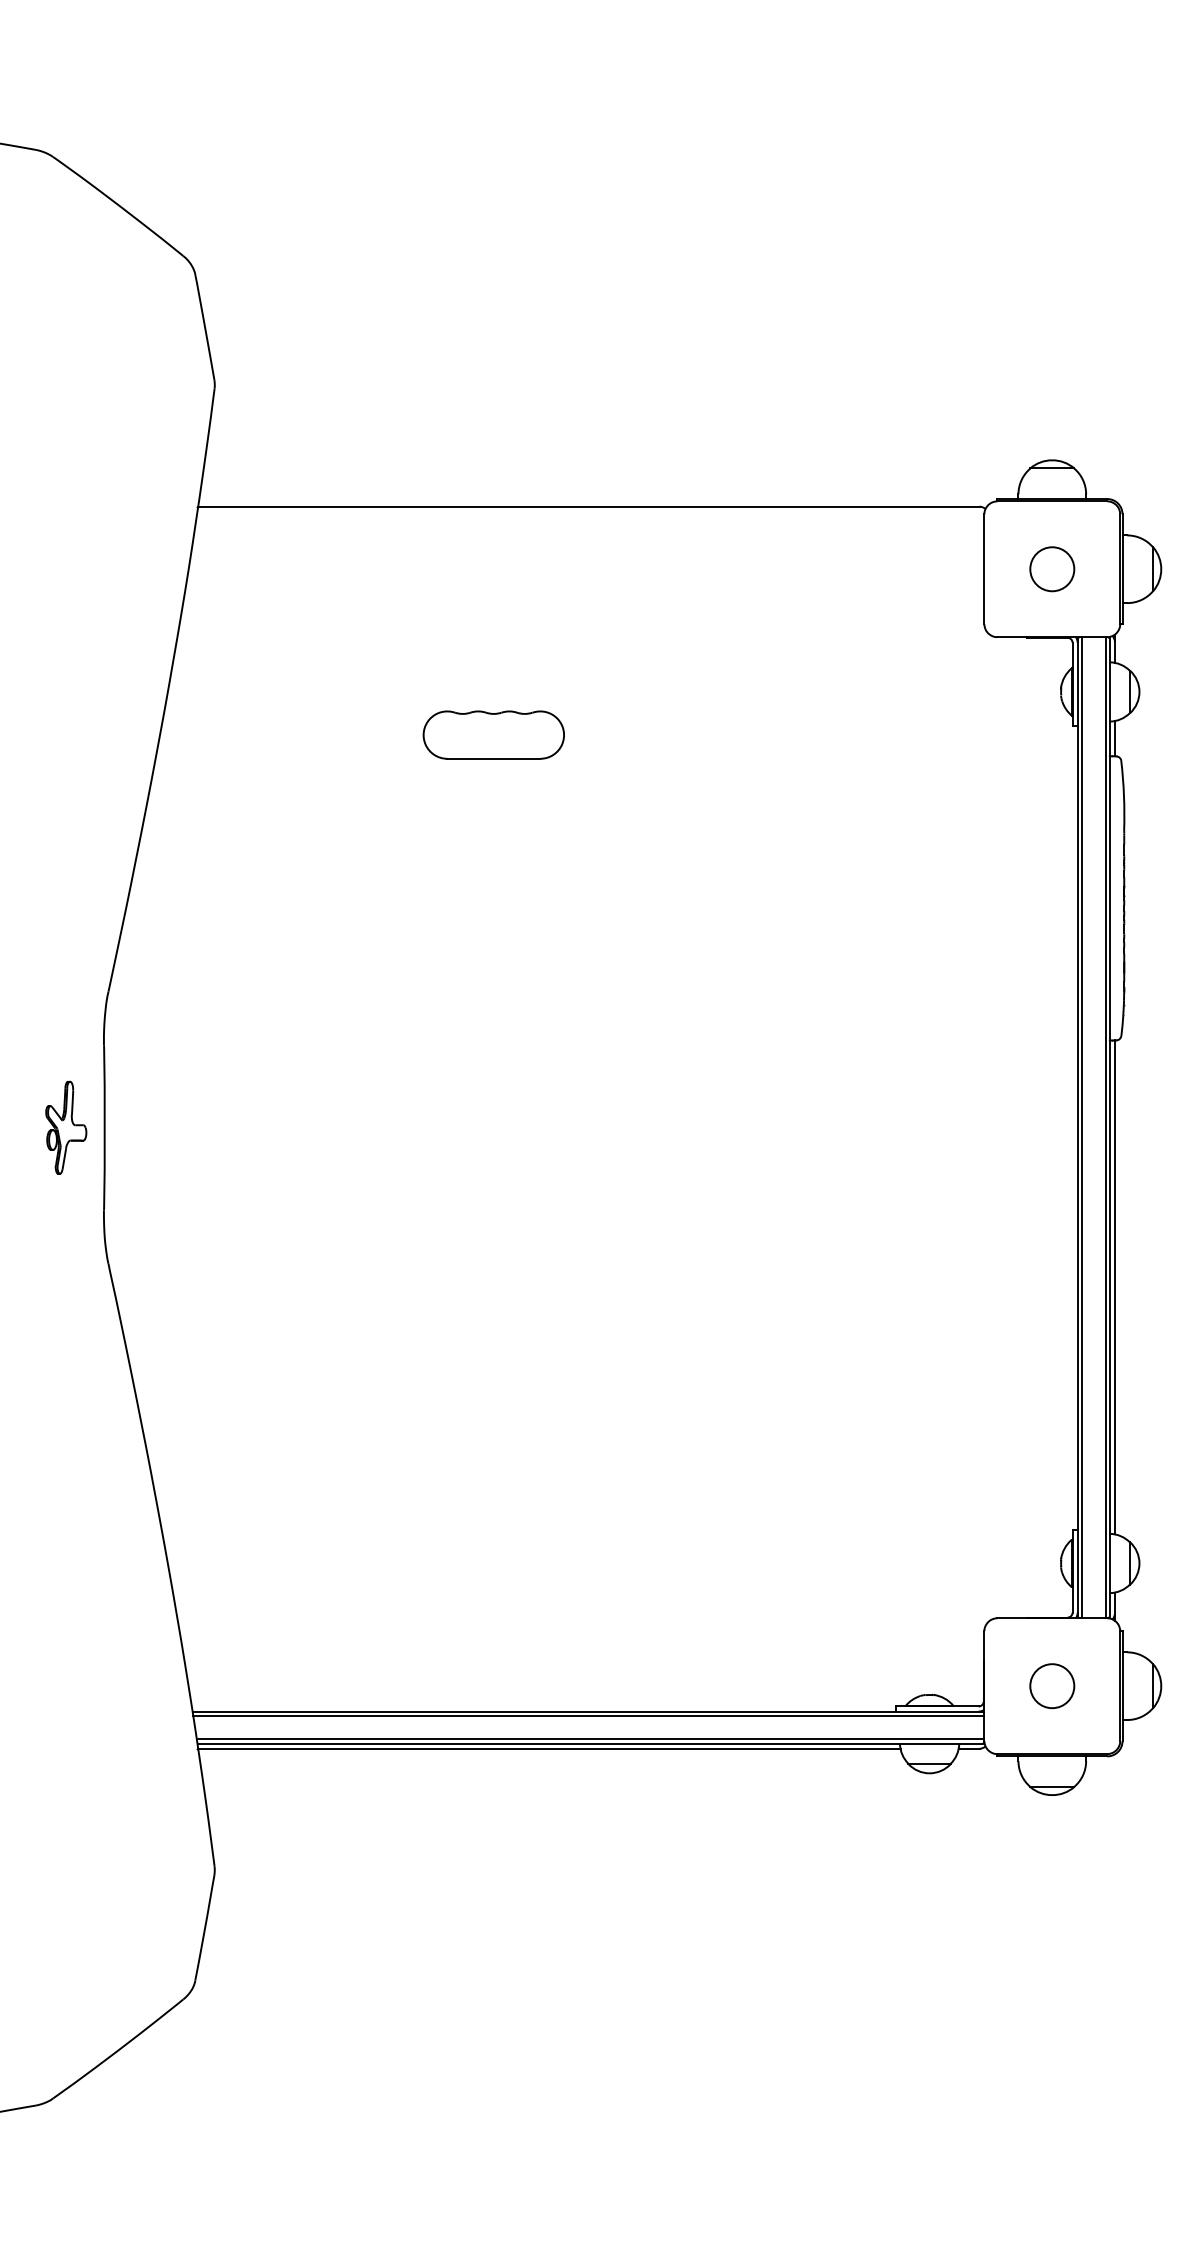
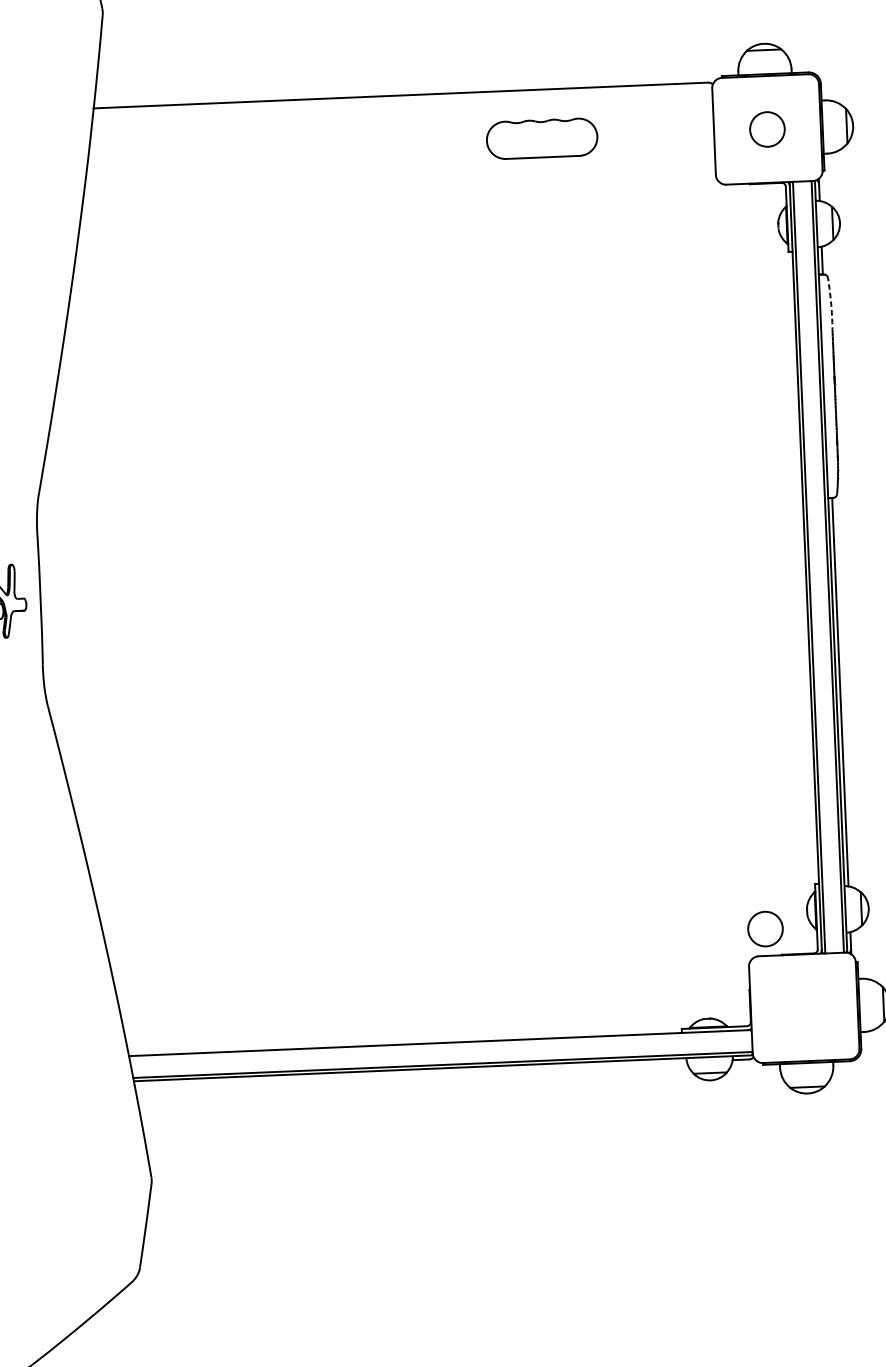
part: (493, 734) -> (541, 138), moved
arc: (1124, 795) -> (831, 305), solid -> dashed
circle: (1052, 1686) -> (765, 929), moved
line: (588, 1715) -> (440, 1046), removed
line: (549, 1748) -> (410, 1073), removed

